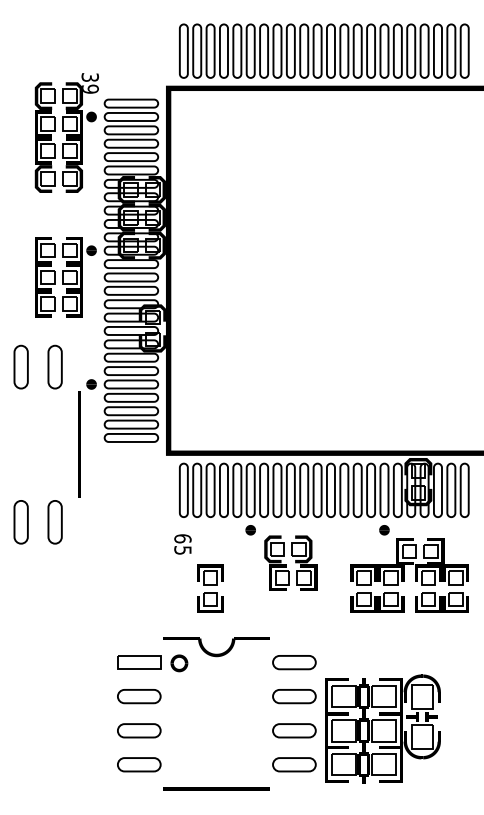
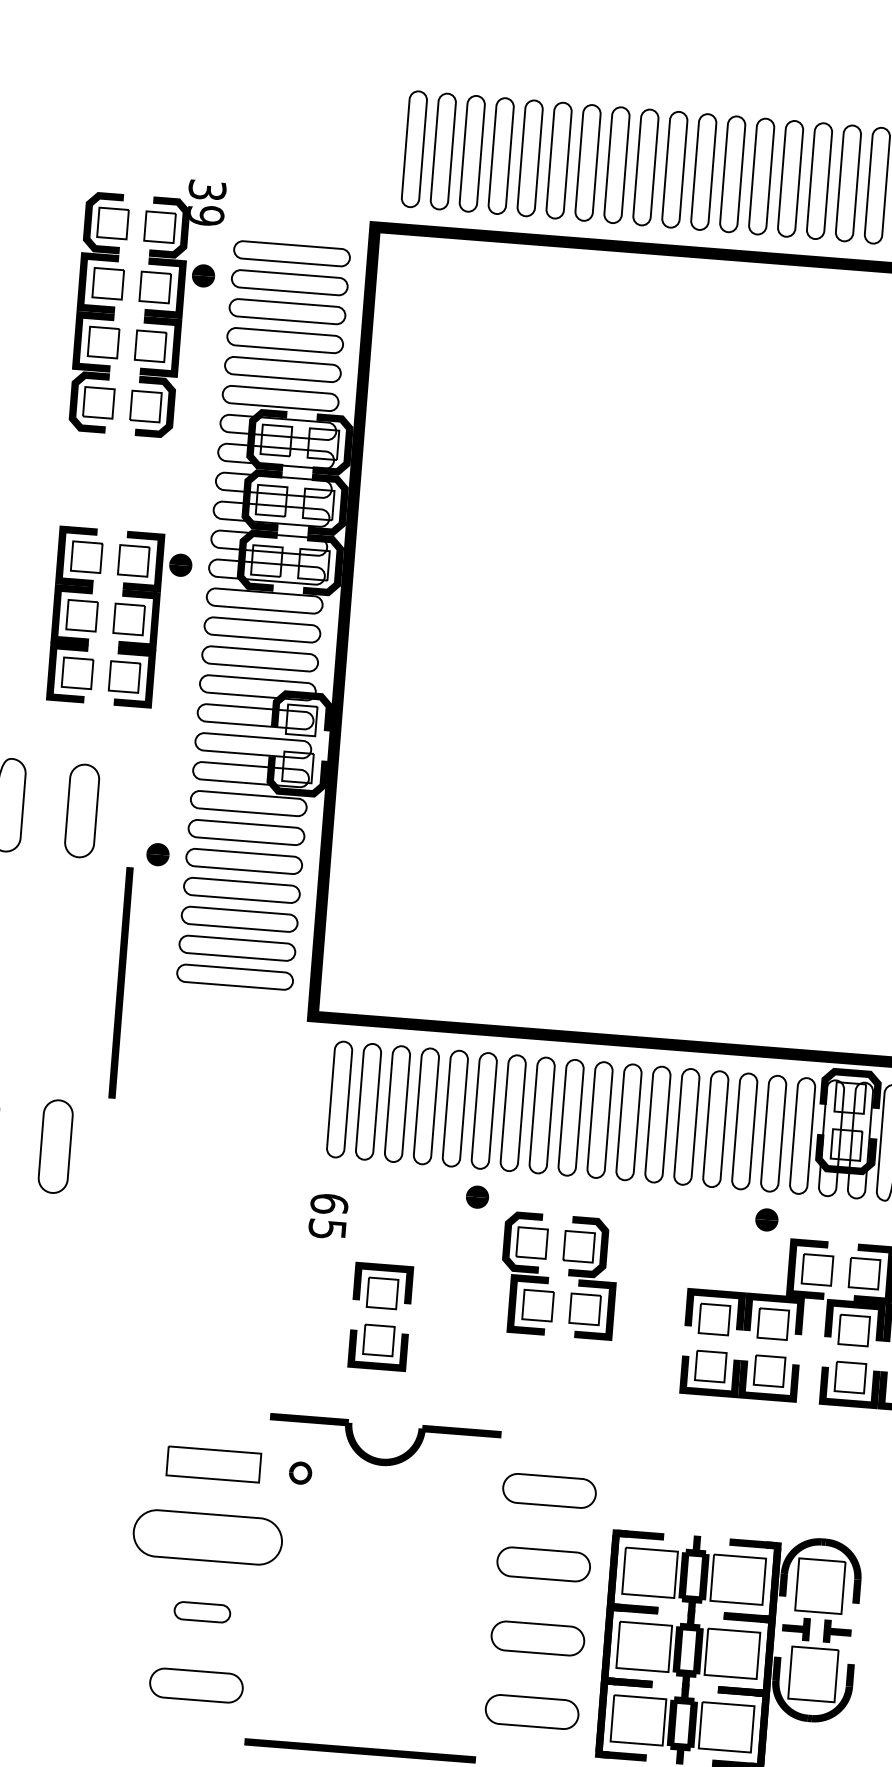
part: (179, 663) -> (300, 1473), size x0.6
part: (139, 696) -> (208, 1537), size x1.6
part: (139, 730) -> (202, 1611), size x0.6

